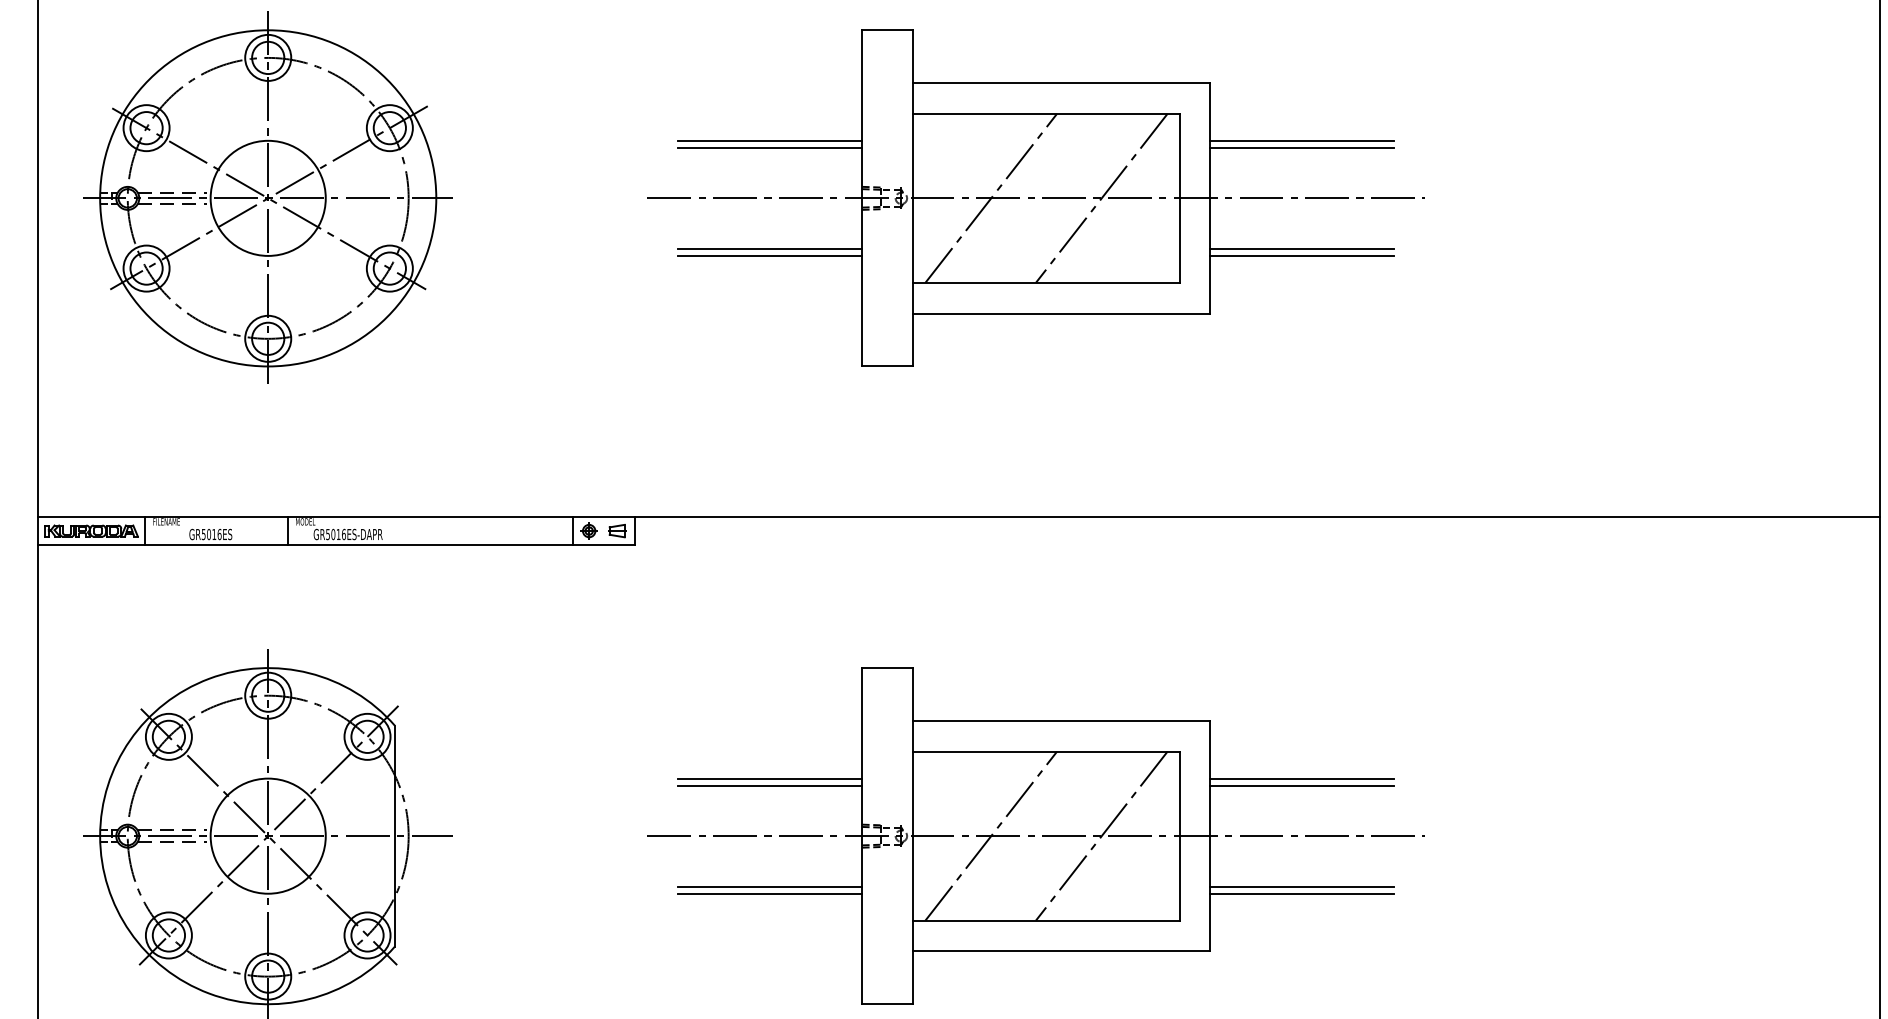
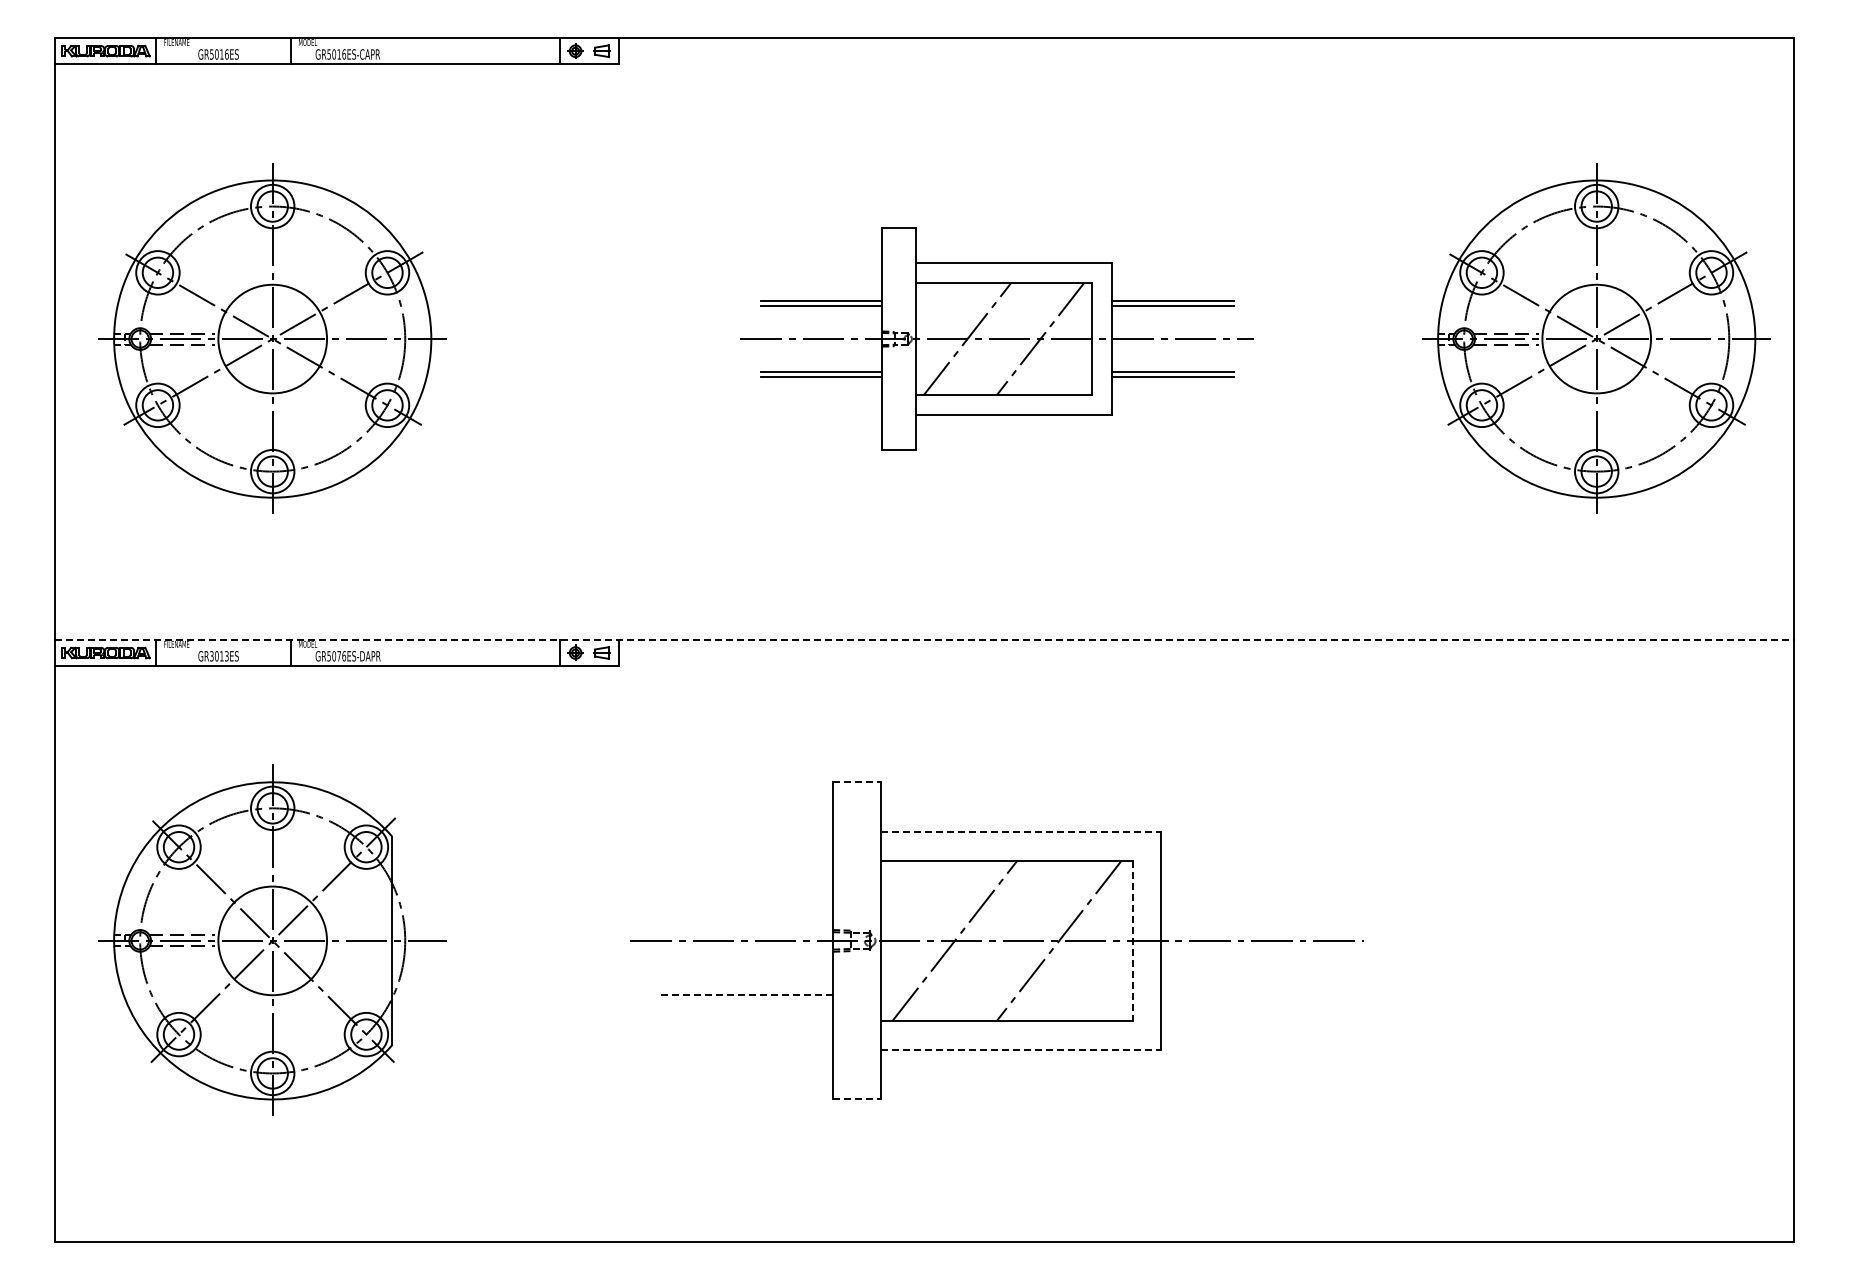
part: (1035, 197) -> (996, 338), size x0.7
part: (1671, 197) -> (1596, 338), added
line: (958, 517) -> (924, 640), solid -> dashed
text: (211, 534) -> (219, 656), GR5016ES -> GR3013ES
text: (337, 534) -> (338, 656), GR5016ES-DAPR -> GR5076ES-DAPR
line: (887, 668) -> (857, 782), solid -> dashed
line: (1061, 721) -> (1021, 832), solid -> dashed
line: (770, 778) -> (746, 886), removed
line: (1302, 778) -> (1248, 886), removed
line: (770, 785) -> (746, 893), removed
line: (1302, 785) -> (1248, 893), removed
line: (1180, 835) -> (1133, 940), solid -> dashed
line: (770, 886) -> (746, 988), removed
line: (1302, 886) -> (1248, 988), removed
line: (770, 894) -> (746, 995), solid -> dashed
line: (1302, 894) -> (1248, 995), removed
line: (1061, 951) -> (1021, 1049), solid -> dashed
line: (887, 1004) -> (857, 1099), solid -> dashed

